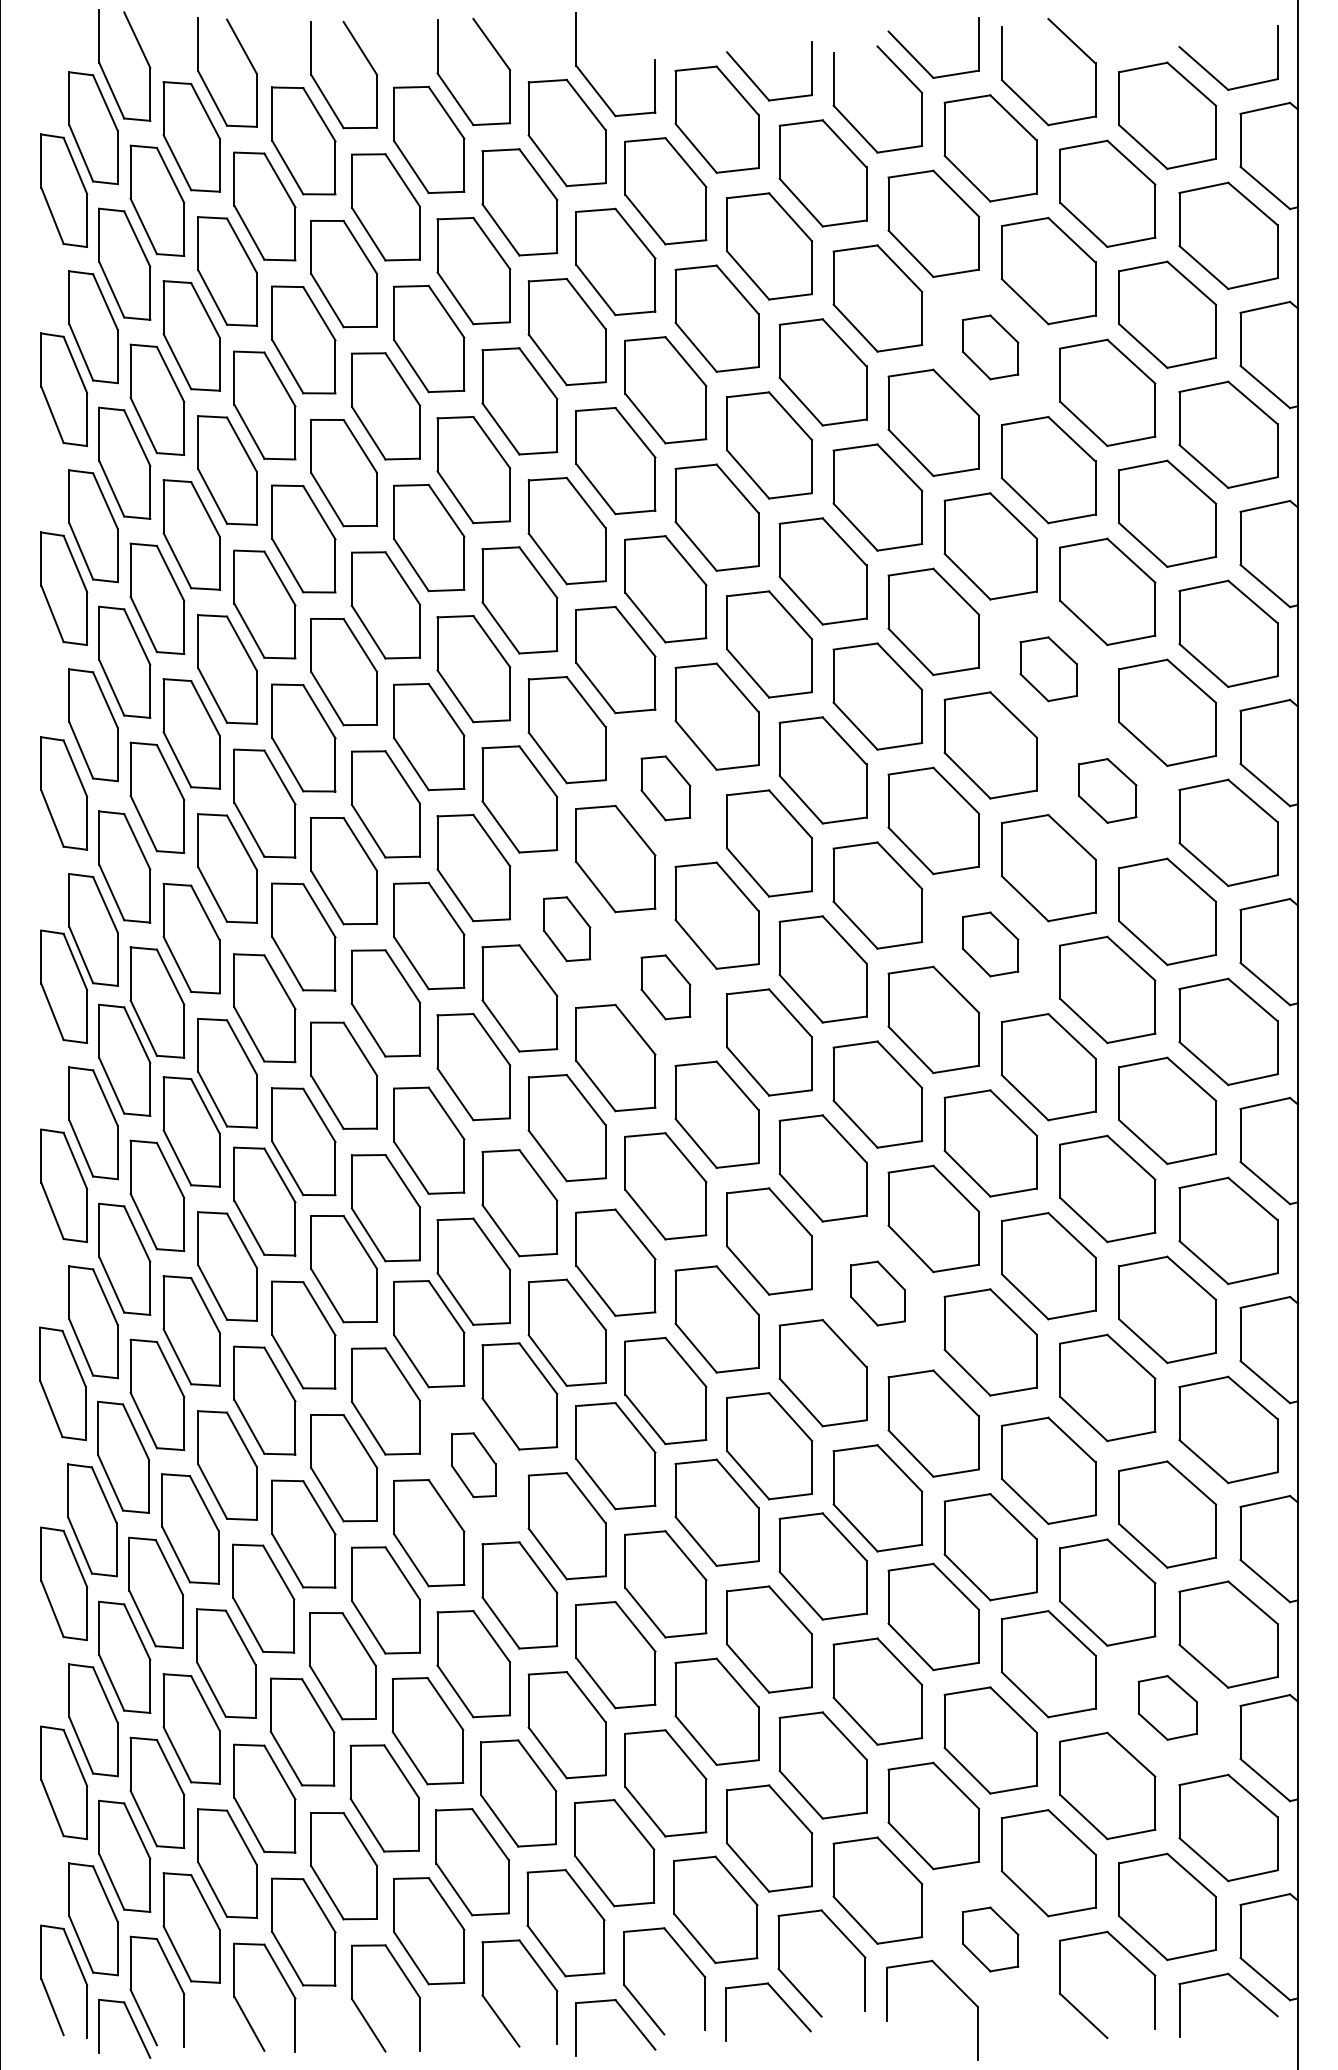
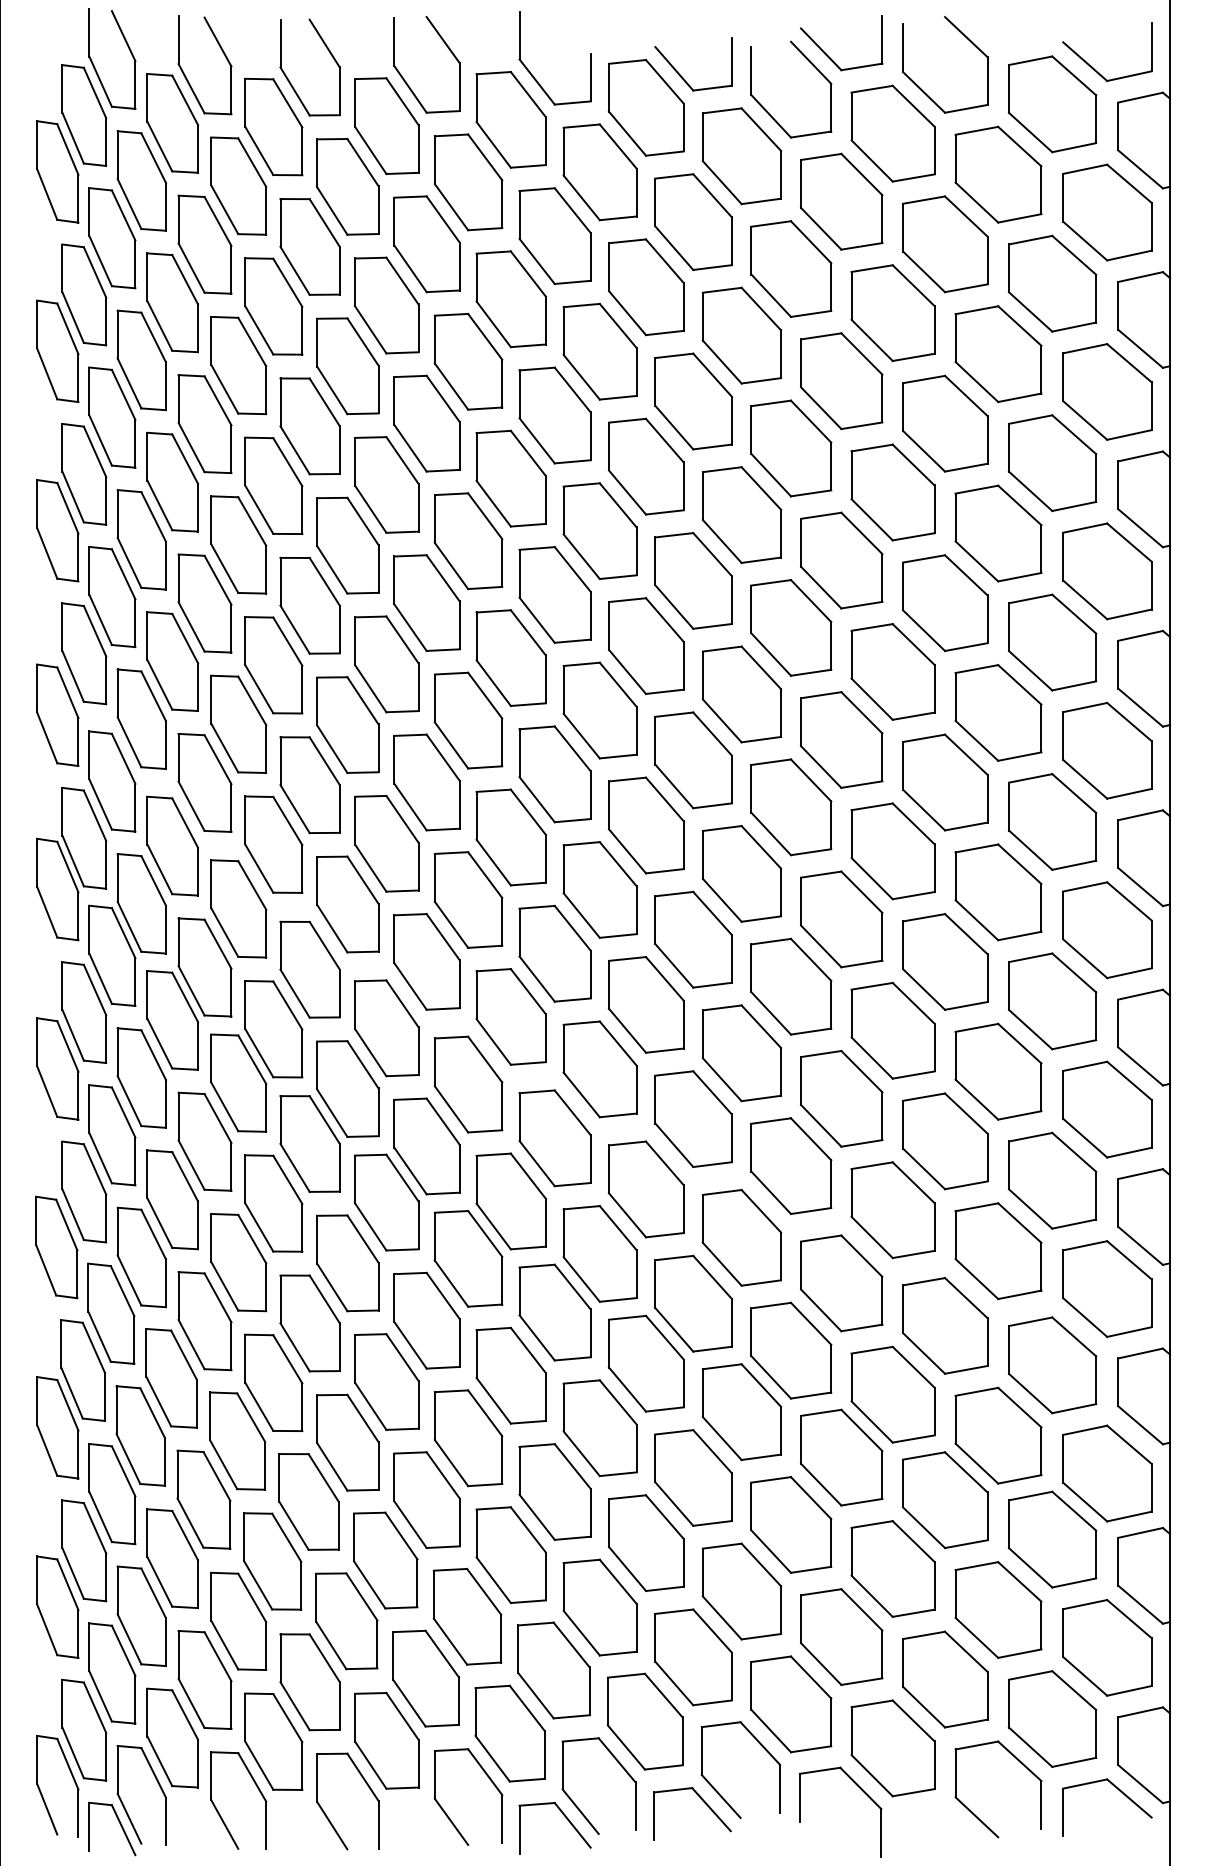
part: (990, 347) -> (892, 313), size x1.67
part: (1048, 669) -> (945, 603), size x1.67
part: (665, 788) -> (599, 710), size x1.67
part: (1107, 790) -> (998, 712), size x1.67
part: (566, 929) -> (510, 837), size x1.67
part: (990, 944) -> (892, 851), size x1.67
part: (665, 987) -> (599, 890), size x1.67
part: (877, 1293) -> (790, 1166), size x1.67
part: (473, 1465) -> (426, 1321), size x1.67
part: (1167, 1707) -> (1052, 1539), size x1.67
part: (990, 1939) -> (892, 1748), size x1.67

